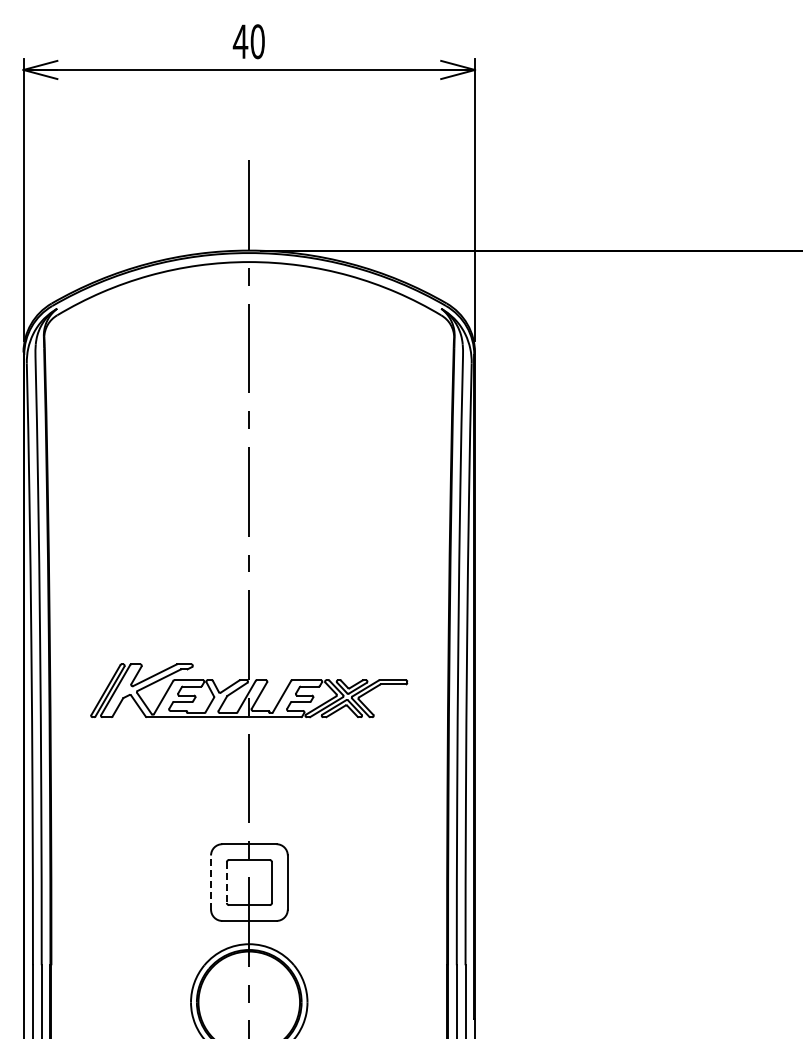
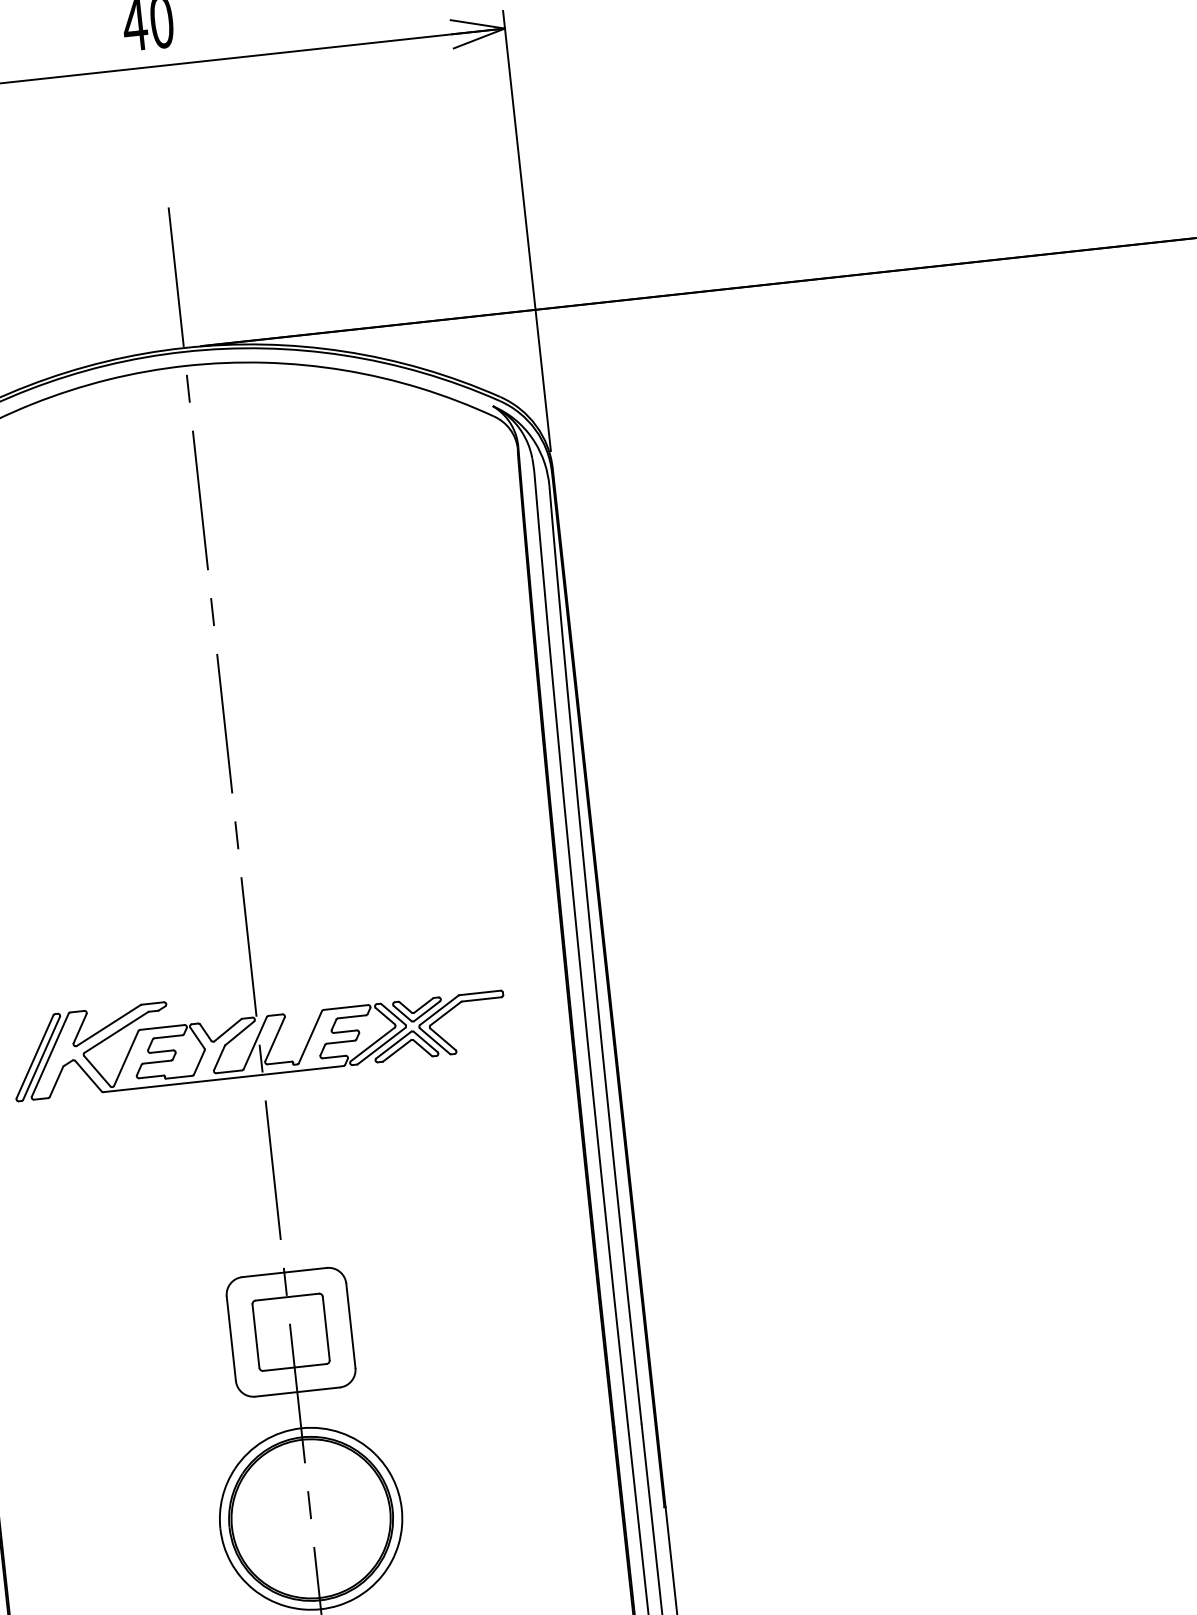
line: (211, 882) -> (232, 1338), dashed -> solid
line: (226, 883) -> (255, 1337), dashed -> solid

